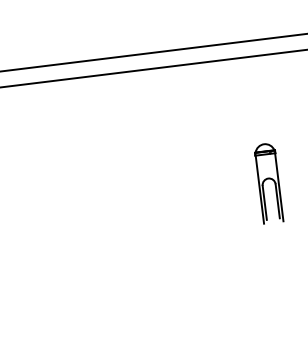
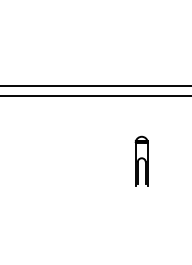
part: (268, 182) -> (141, 160), moved

